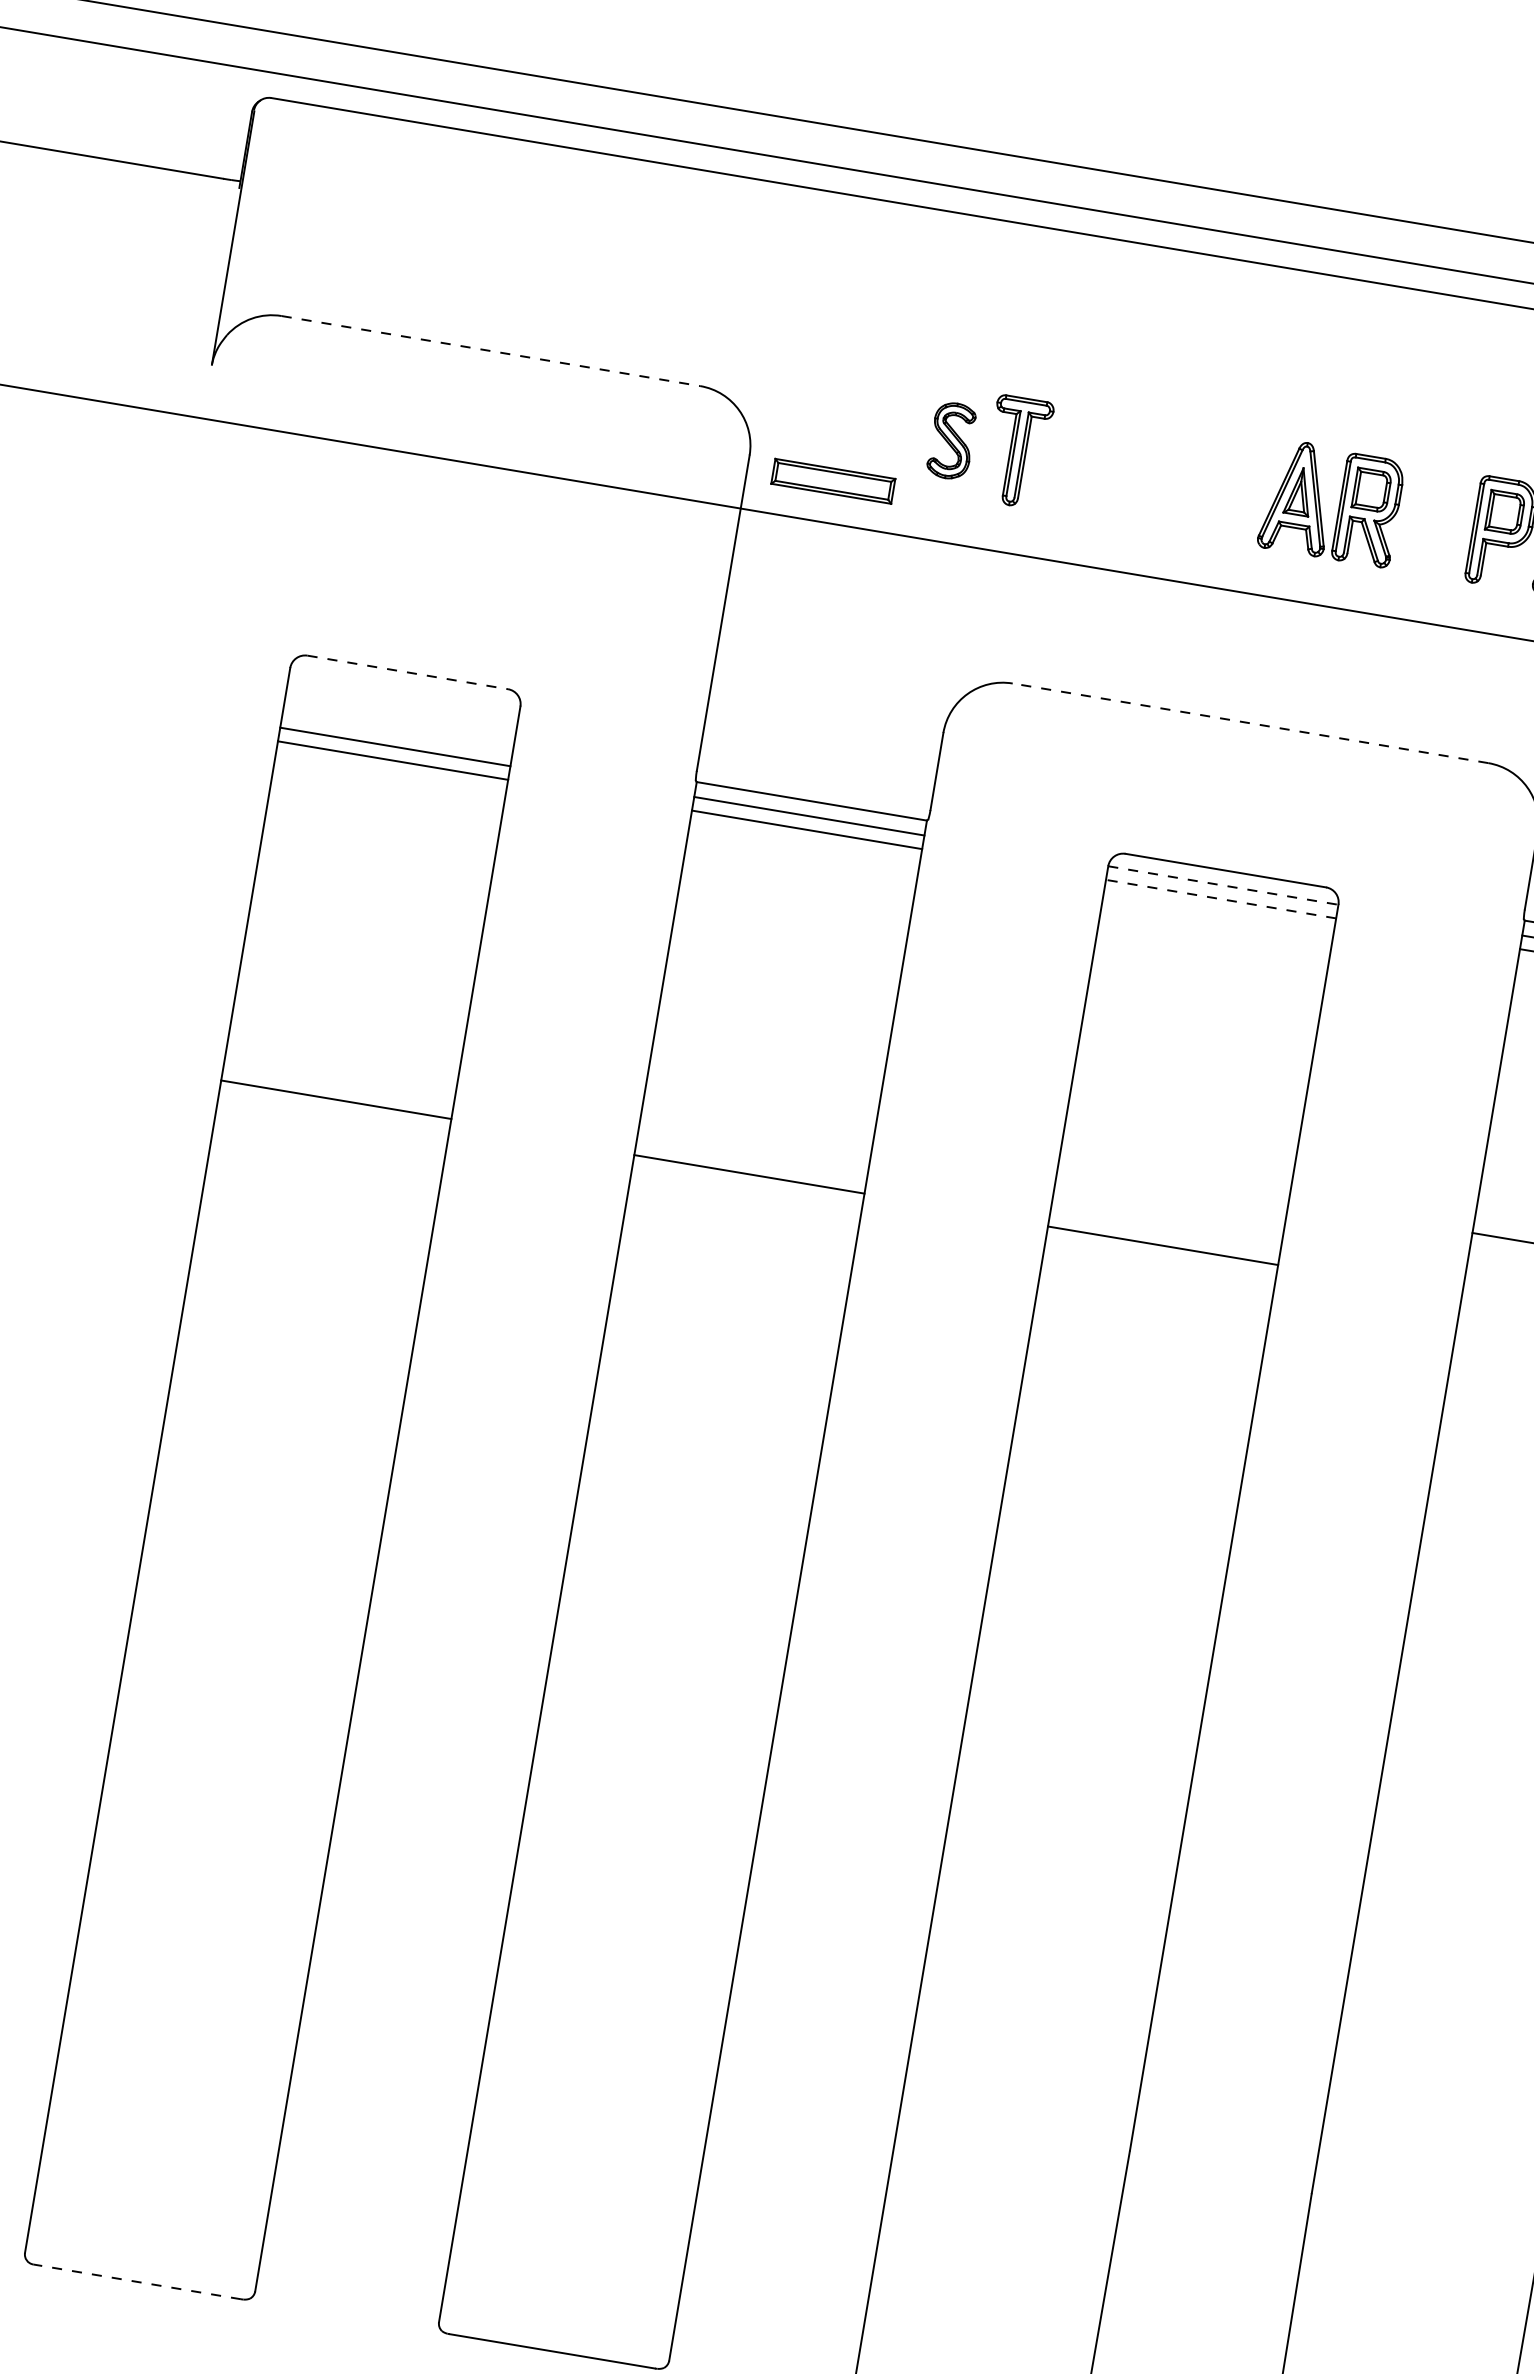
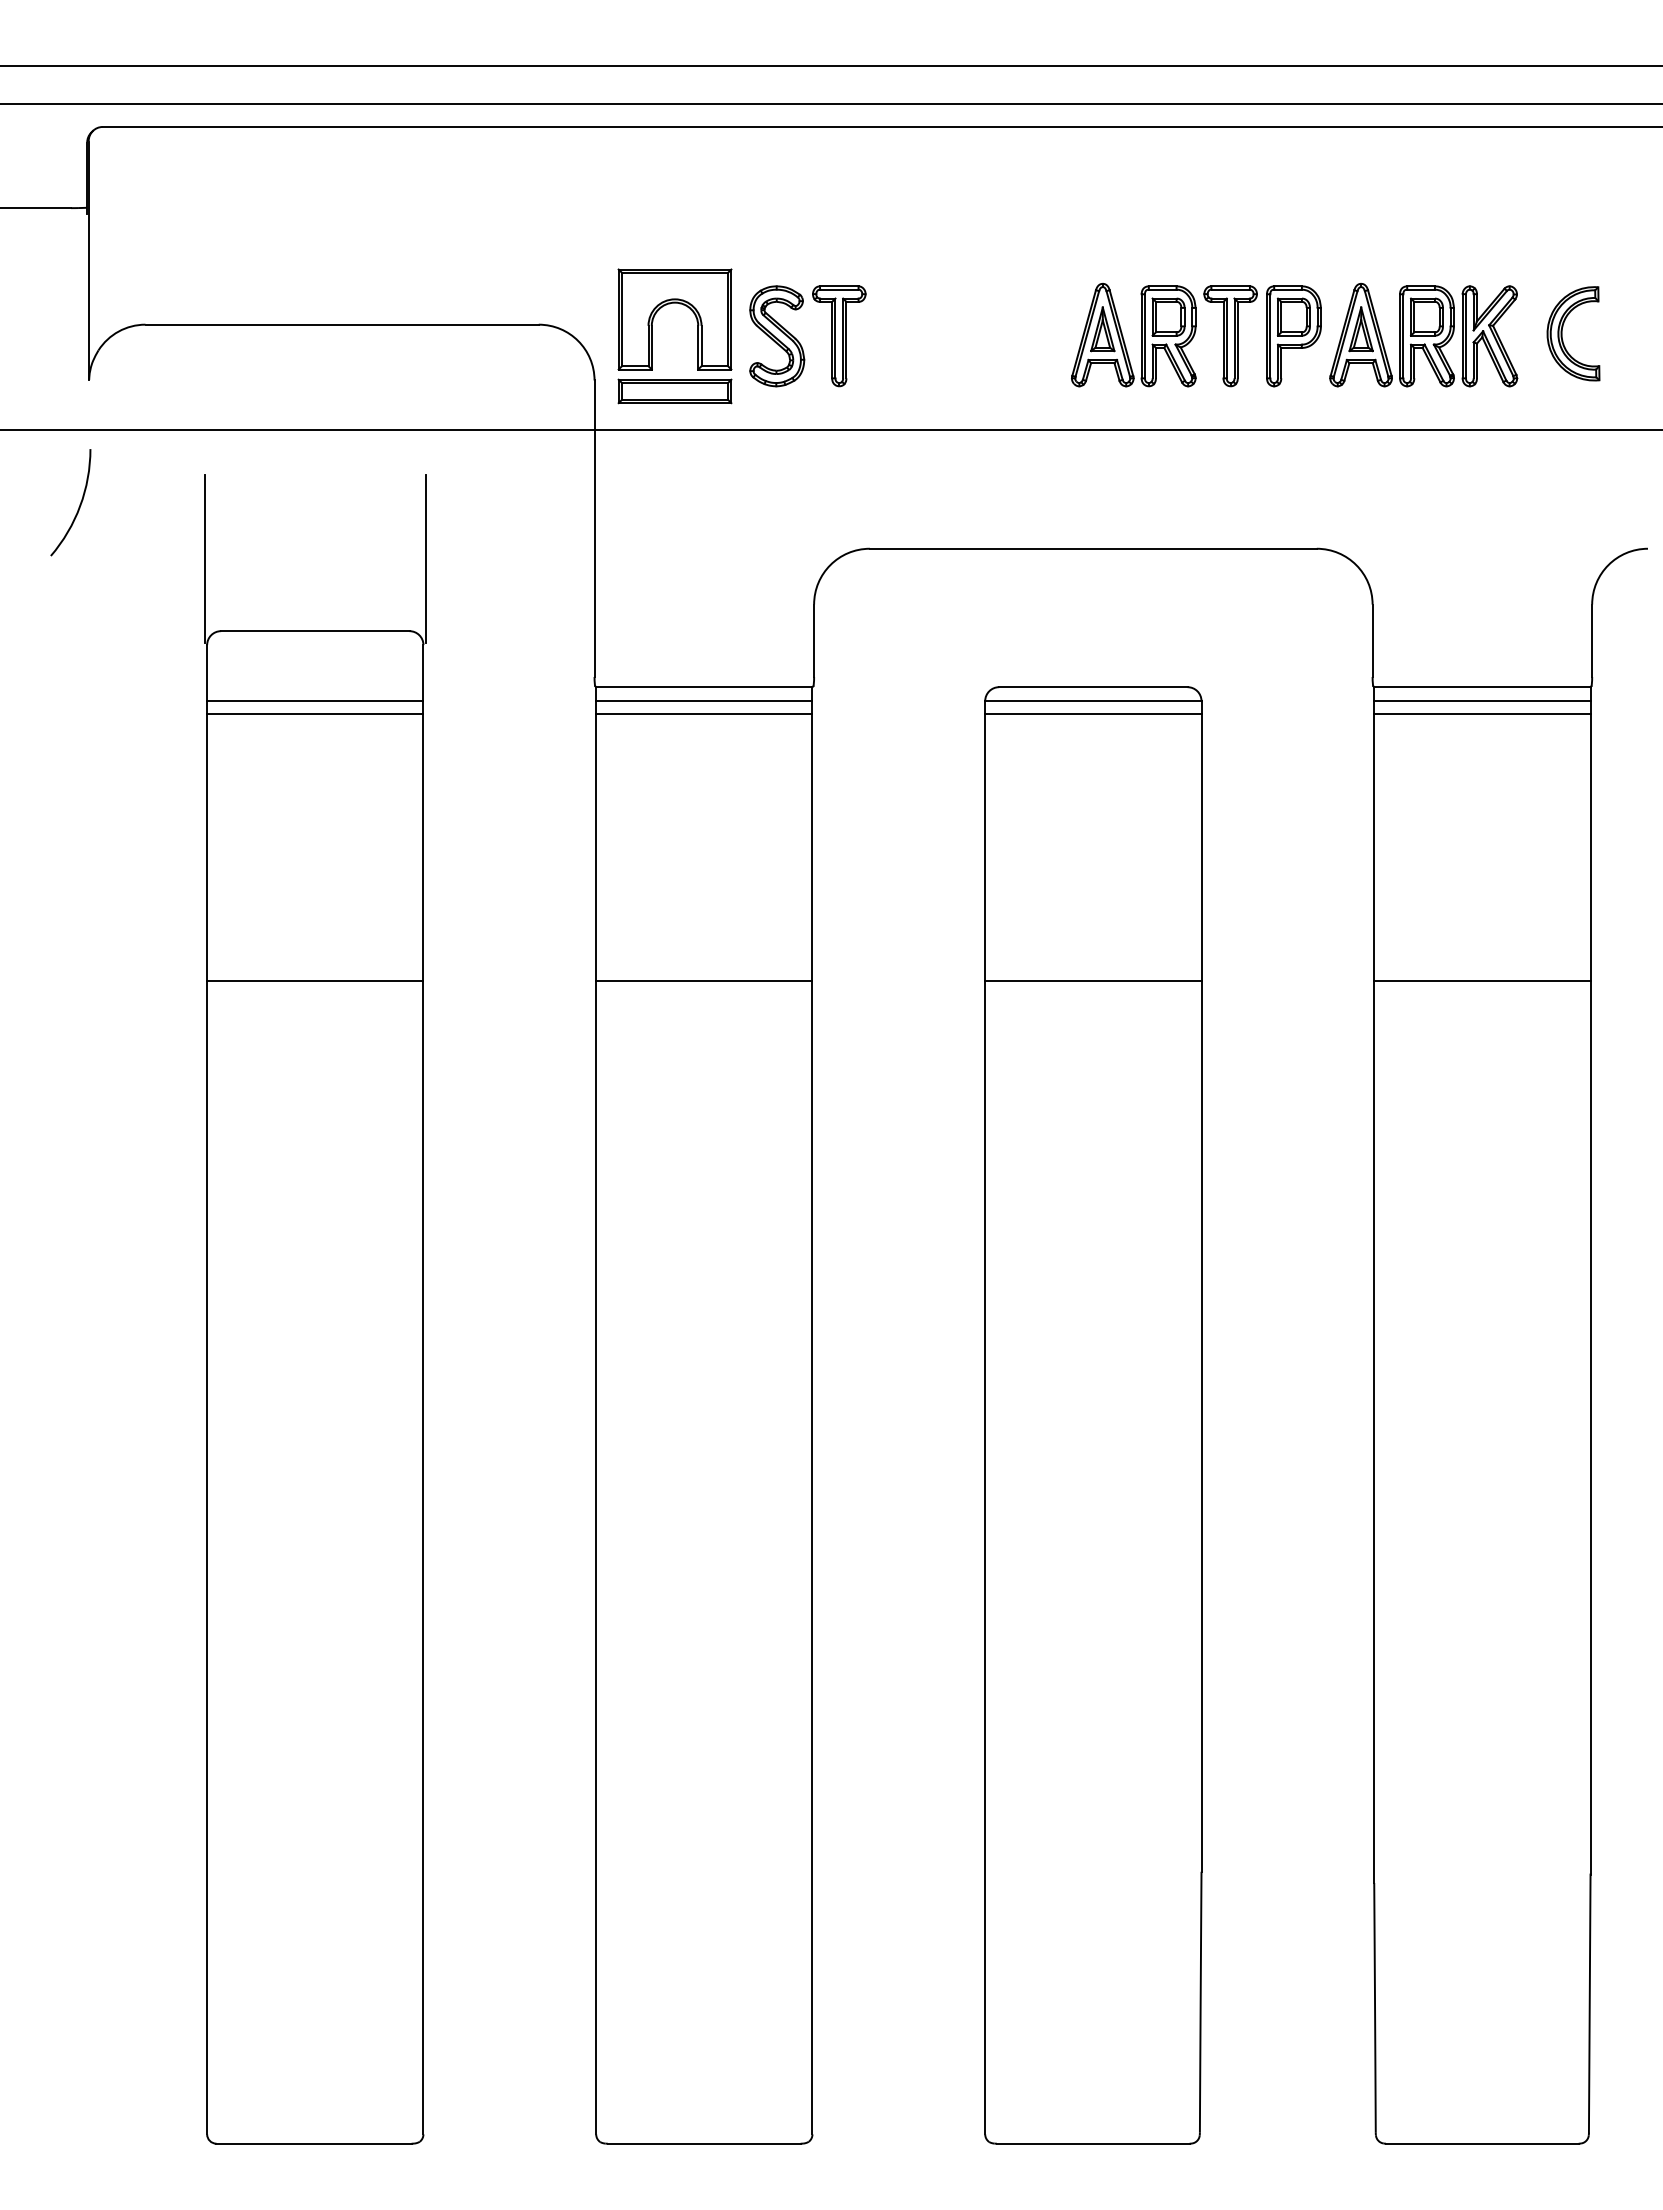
line: (491, 350) -> (342, 324), dashed -> solid
part: (844, 388) -> (670, 304), added
part: (952, 441) -> (777, 336), size x1.43
arc: (179, 495) -> (79, 504), added
part: (1434, 521) -> (1230, 336), added
line: (302, 575) -> (204, 558), added
line: (538, 614) -> (425, 558), added
line: (407, 672) -> (315, 631), dashed -> solid
line: (1249, 722) -> (1092, 548), dashed -> solid
line: (1223, 885) -> (1093, 701), dashed -> solid
line: (1220, 898) -> (1092, 713), dashed -> solid
line: (336, 1099) -> (315, 980), moved
line: (749, 1174) -> (704, 980), moved
line: (1163, 1245) -> (1093, 980), moved
line: (137, 2281) -> (314, 2143), dashed -> solid

